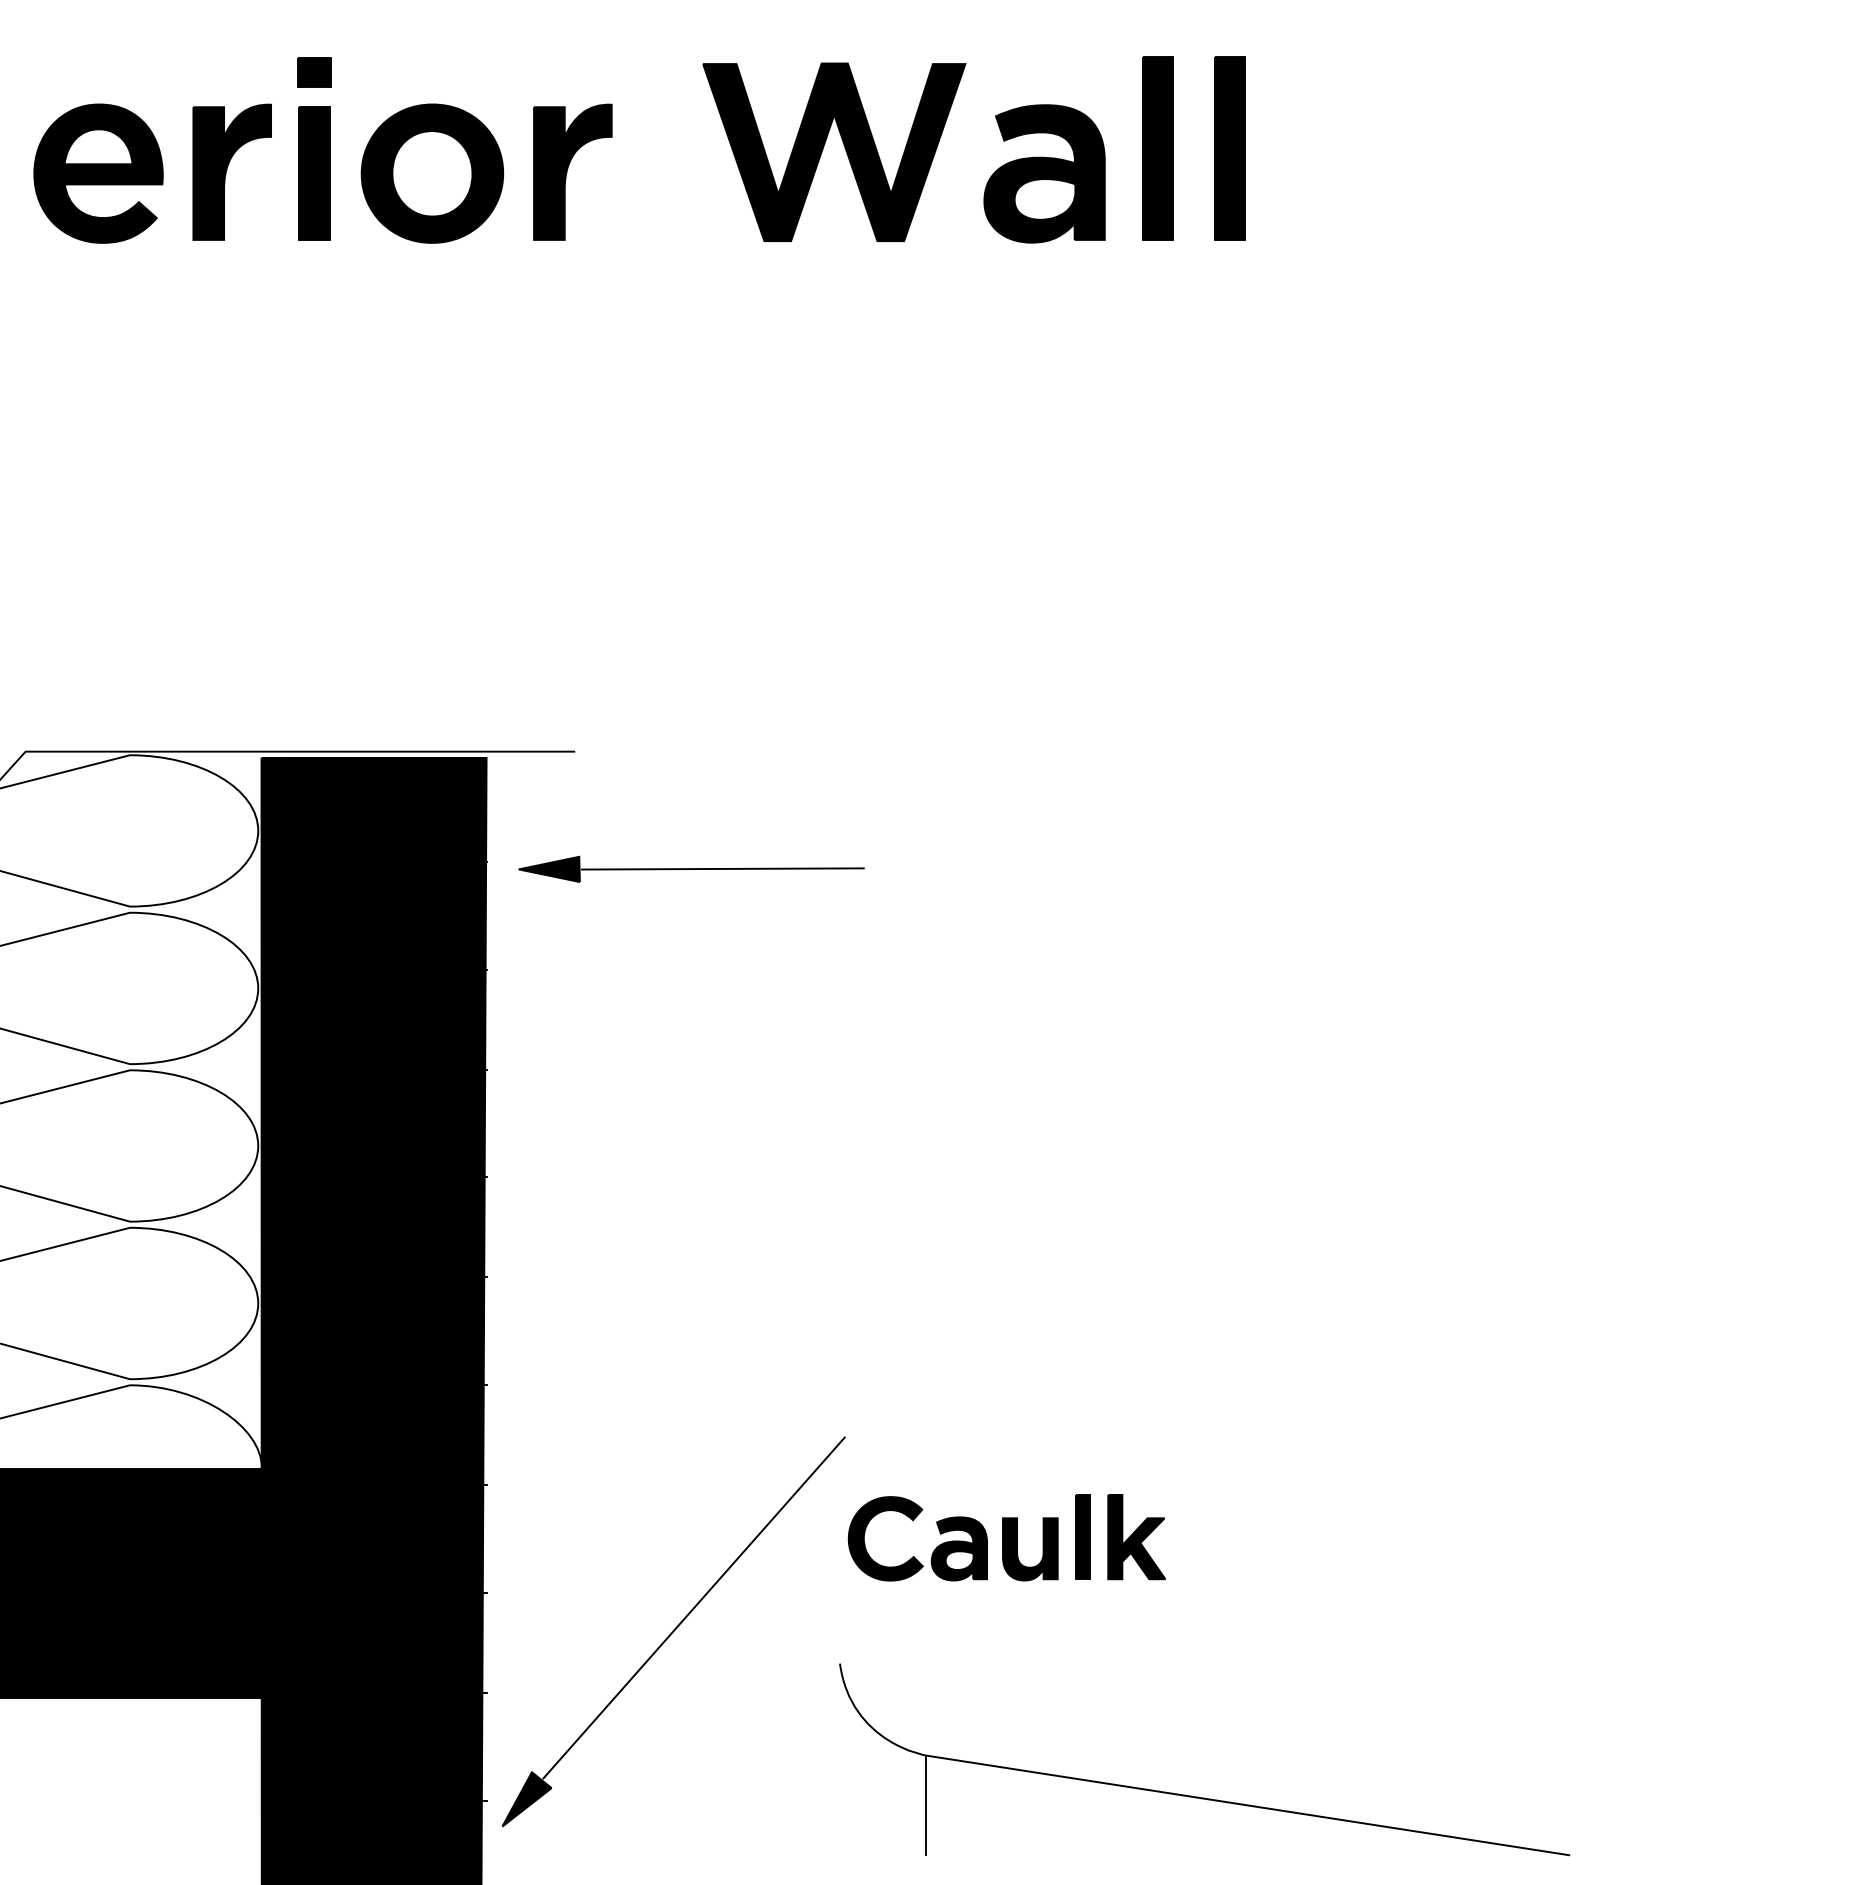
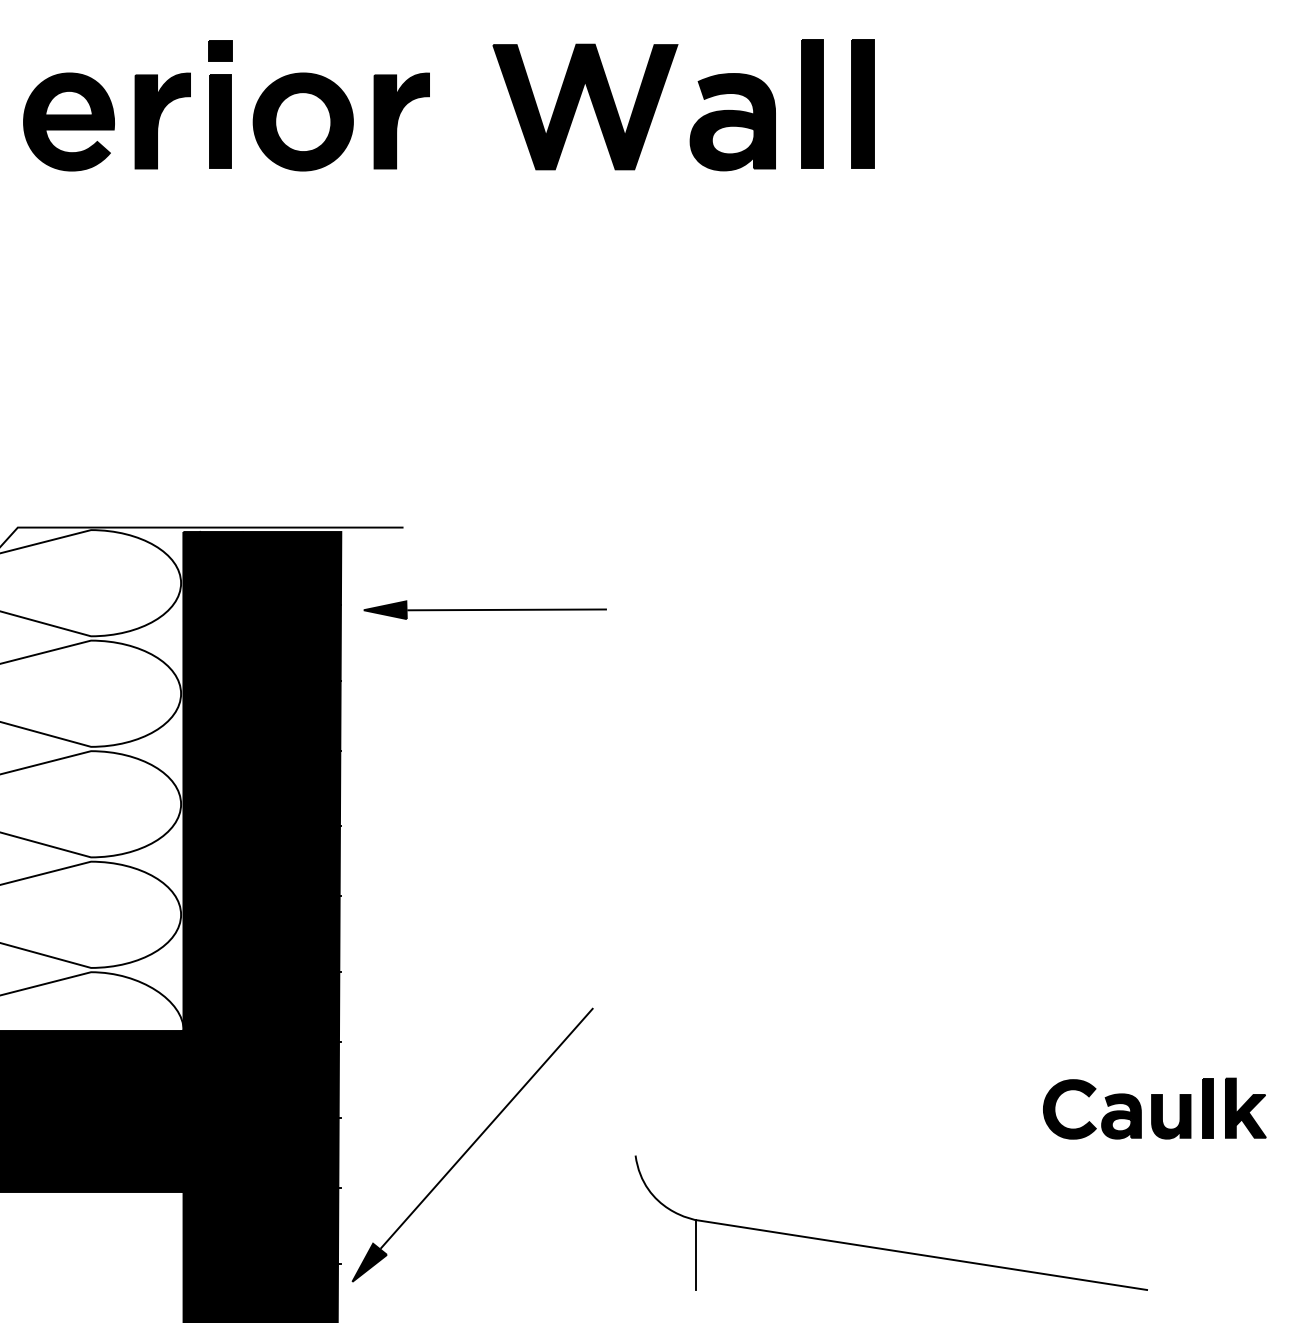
part: (1006, 1537) -> (1154, 1108), moved
part: (1198, 1796) -> (887, 1248), moved

